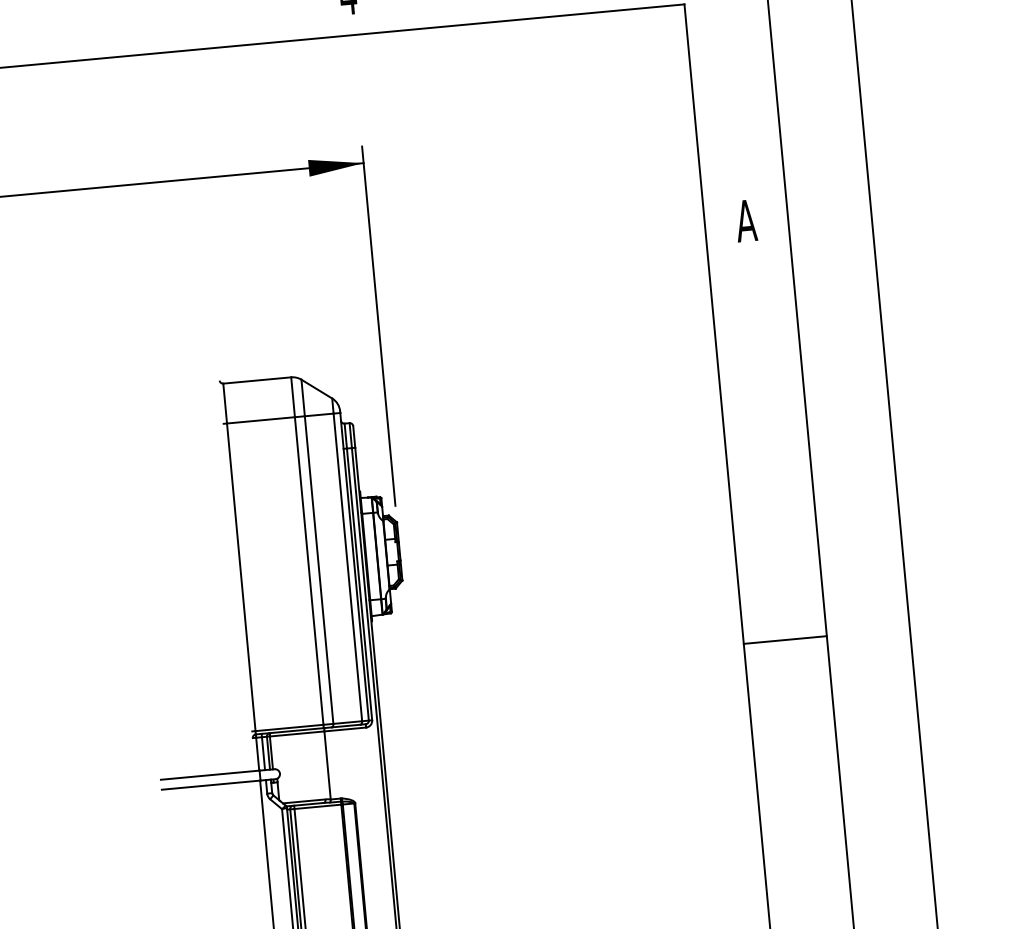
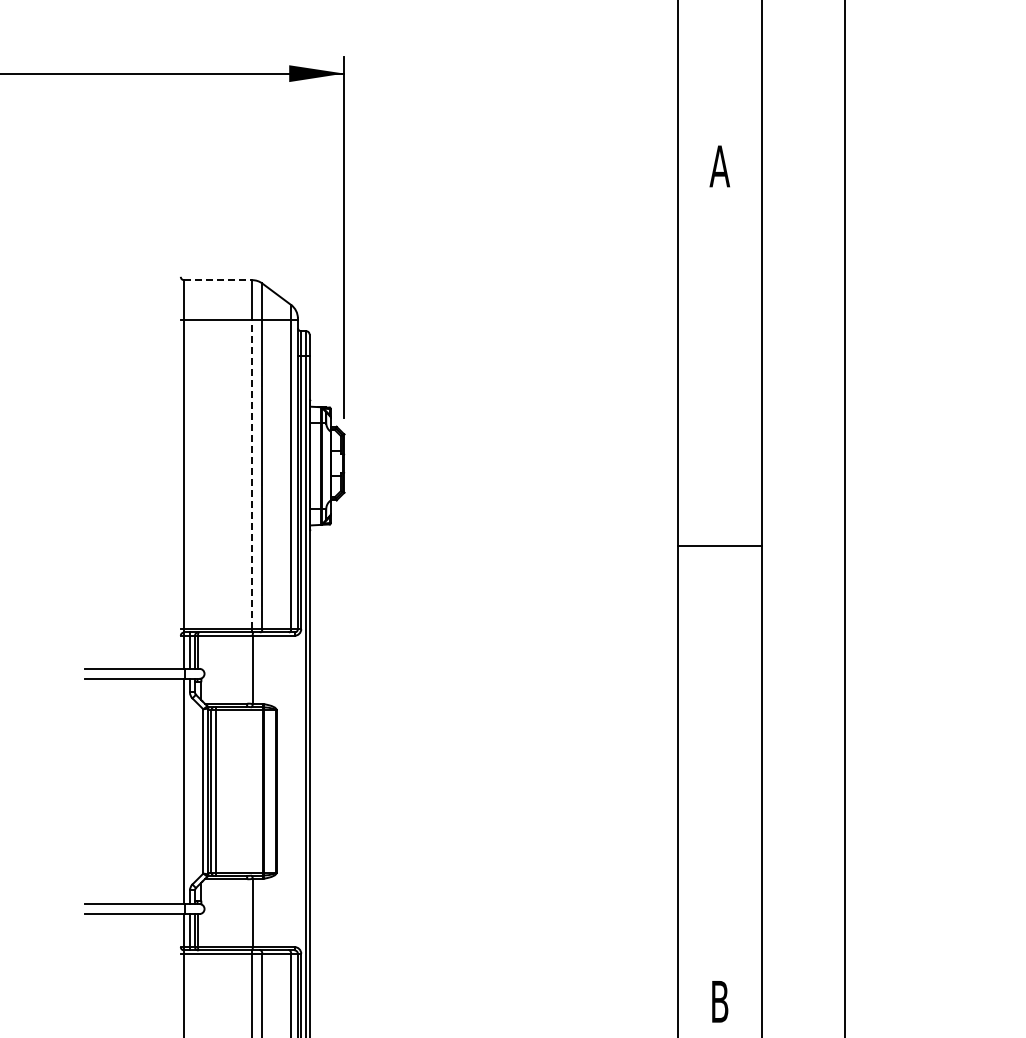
line: (257, 380) -> (218, 280), solid -> dashed
line: (309, 570) -> (252, 474), solid -> dashed
line: (784, 640) -> (719, 546), moved

